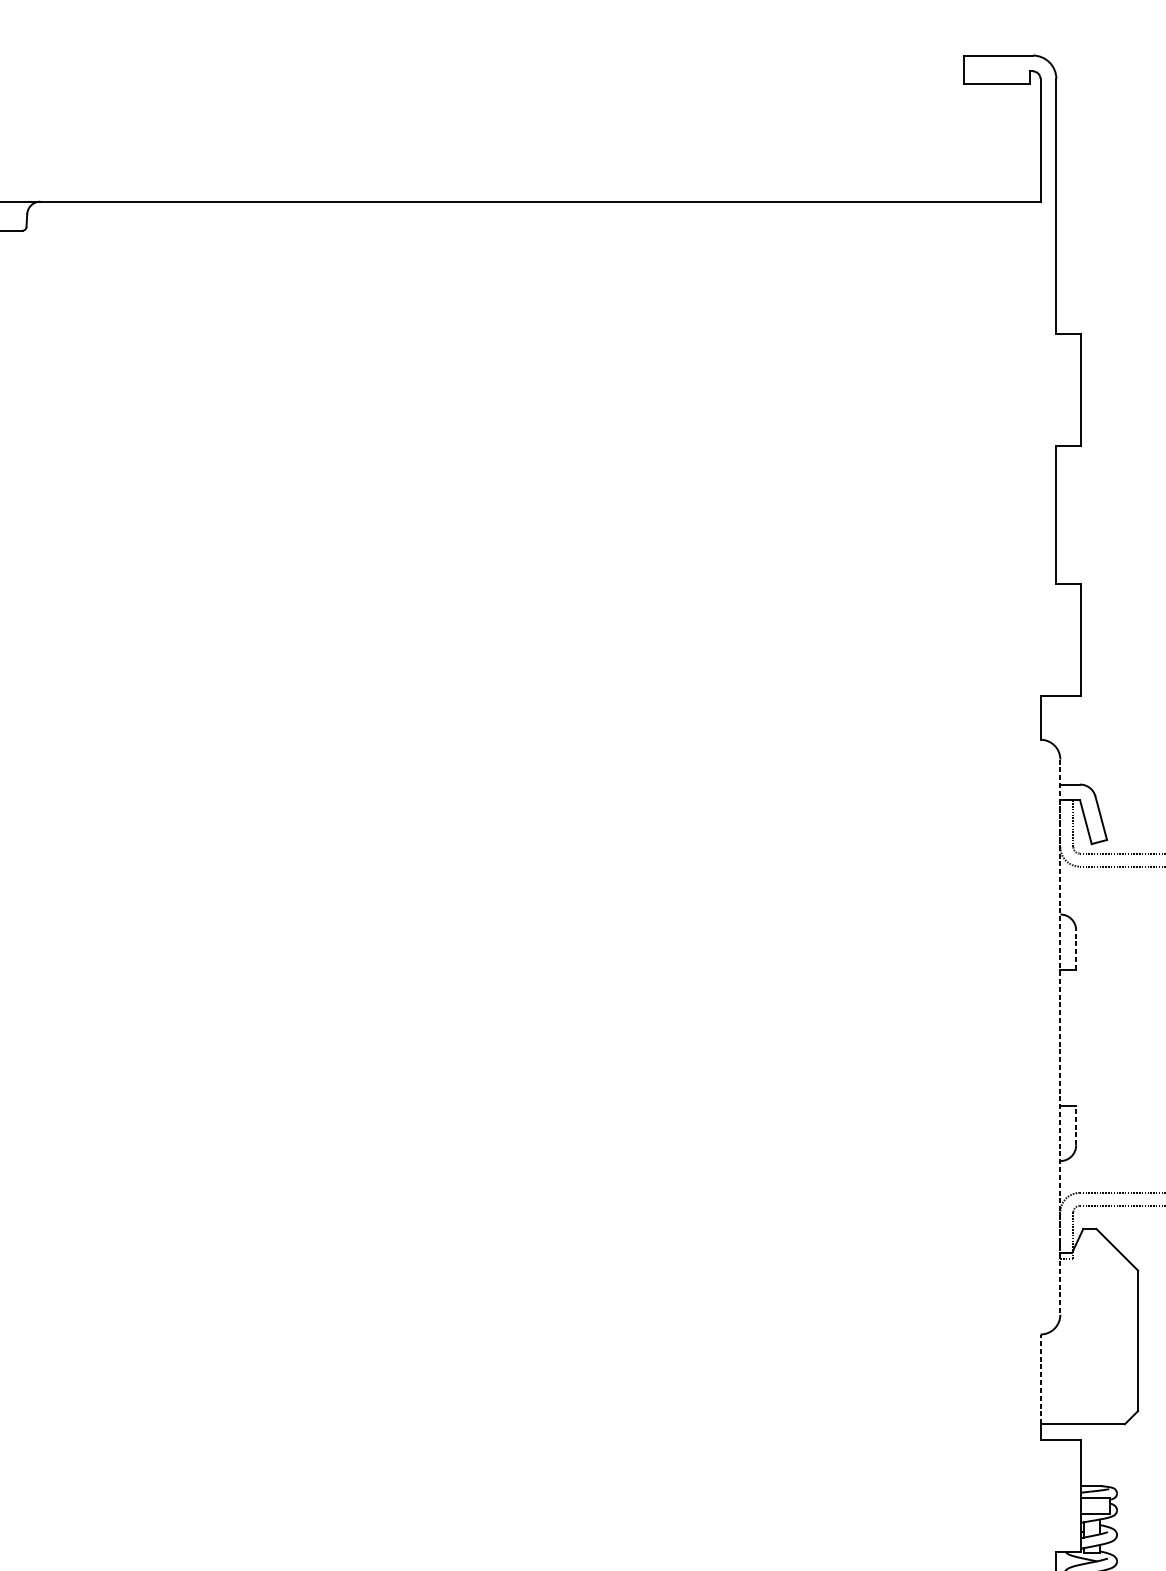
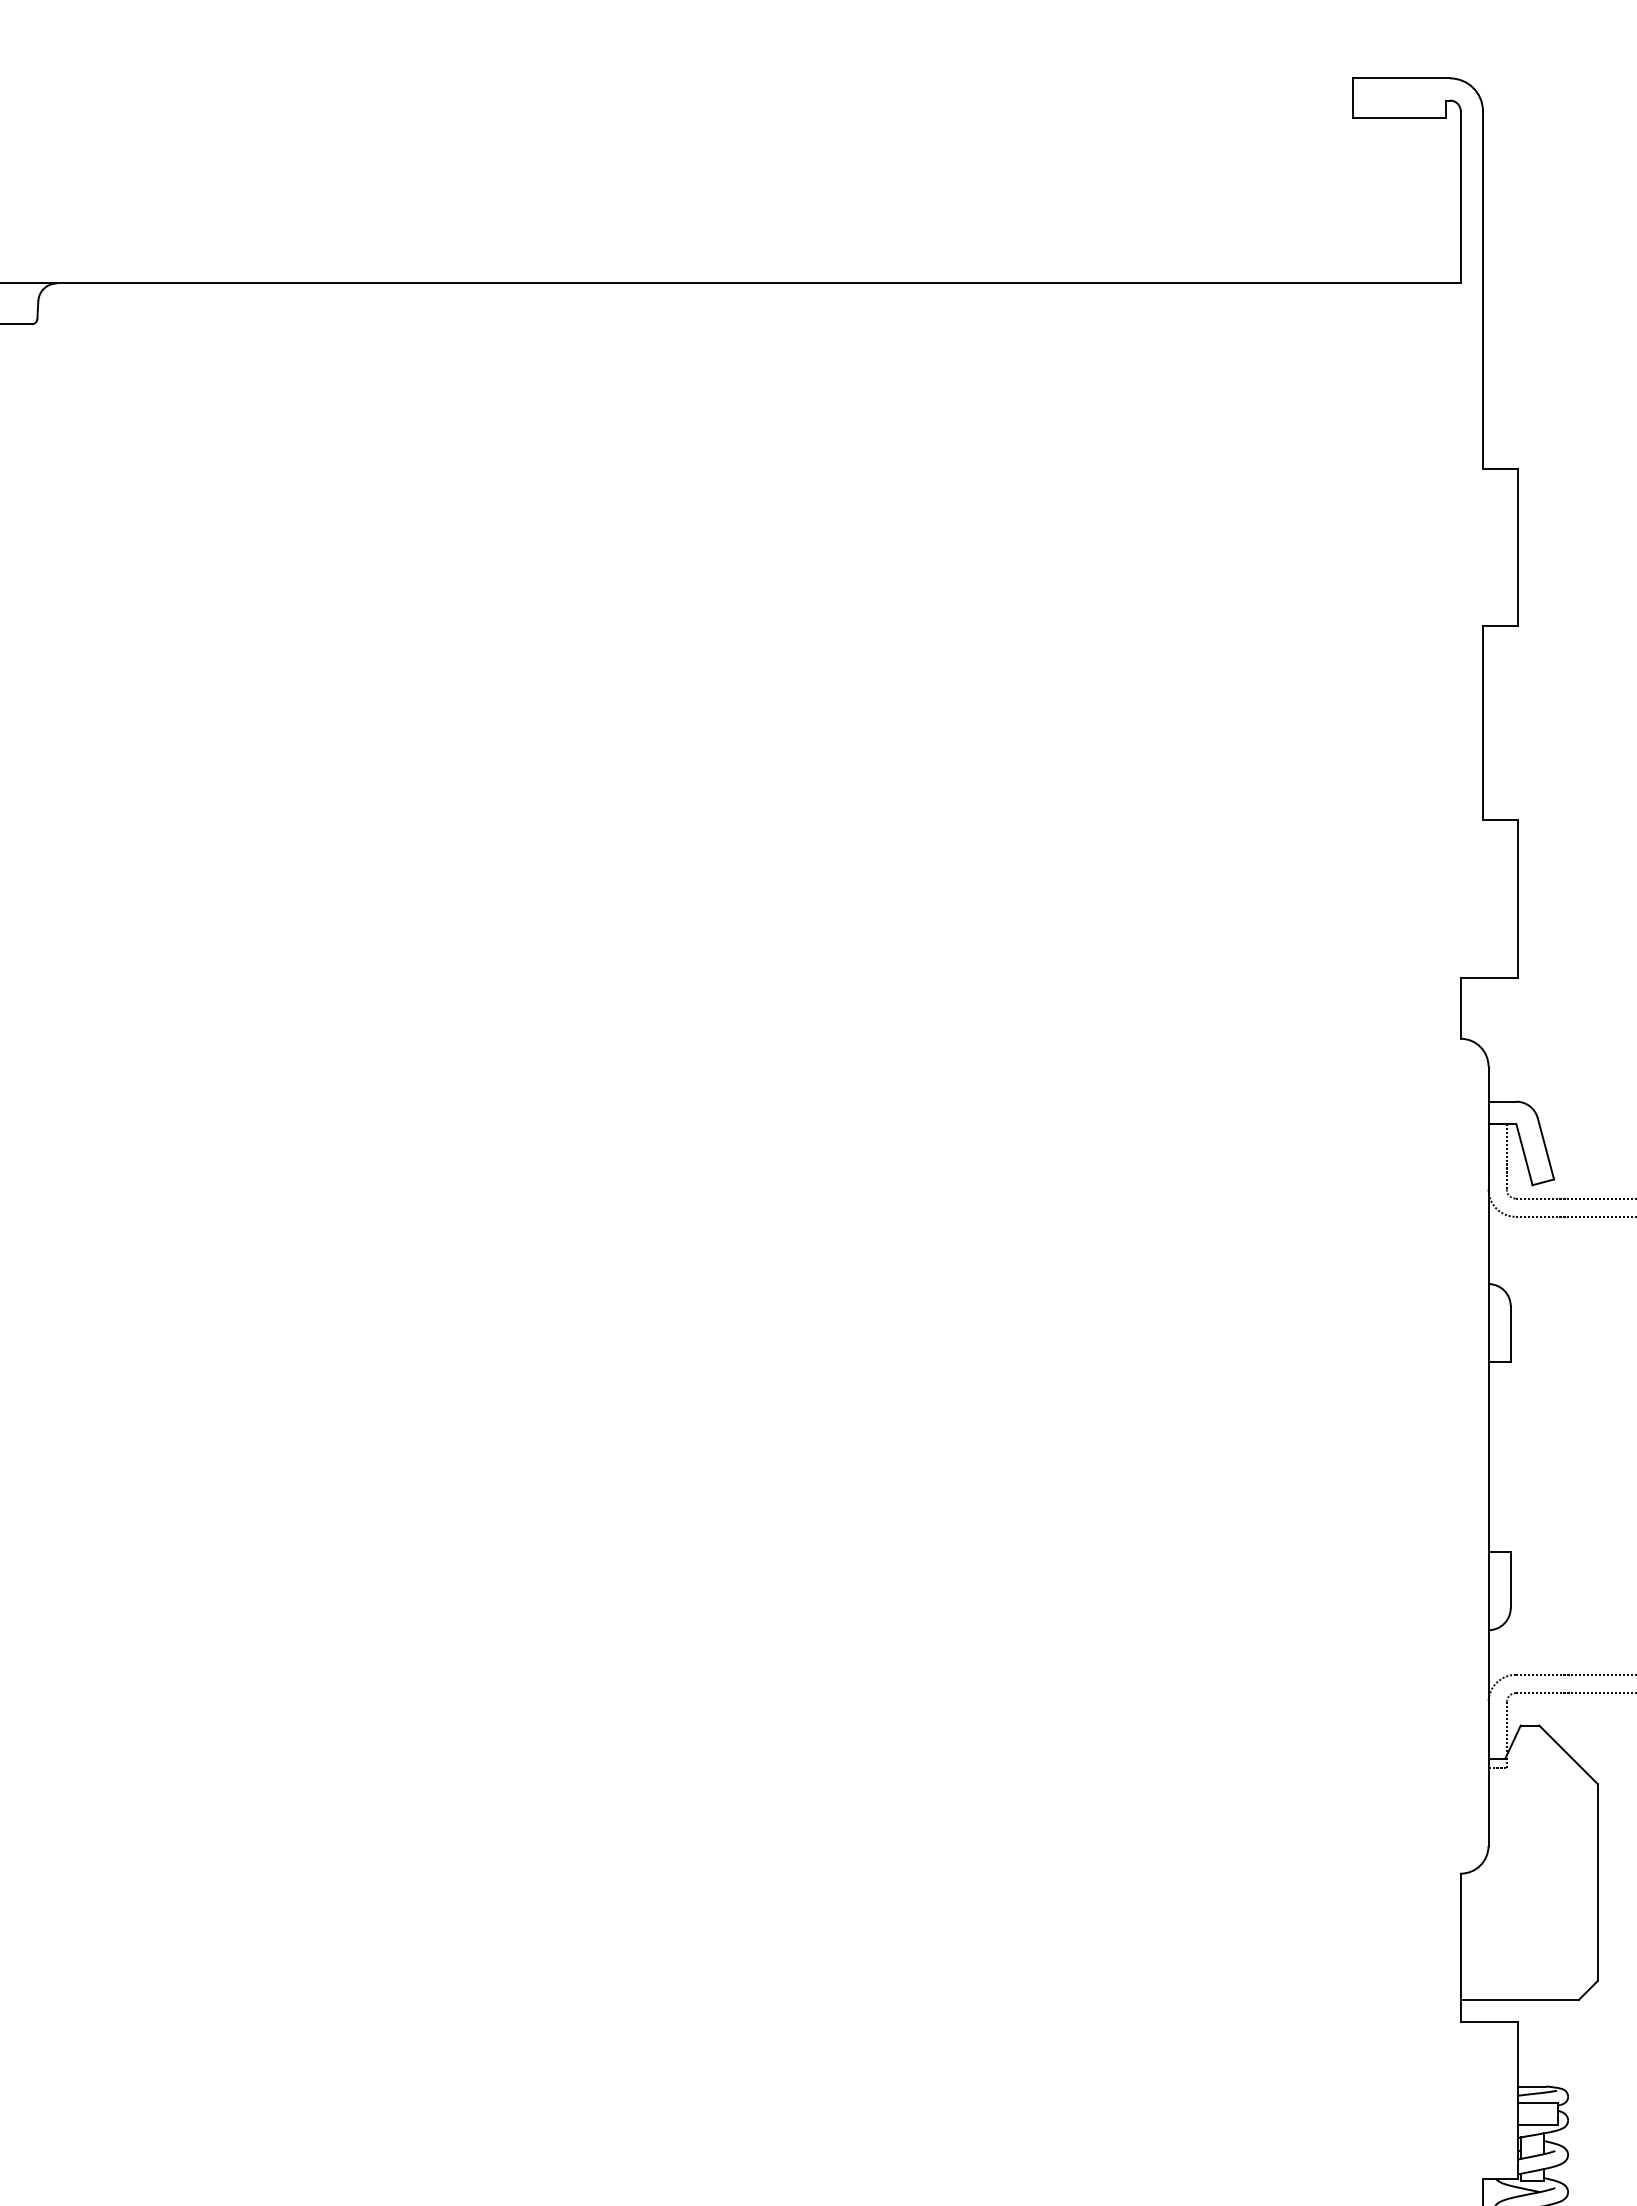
line: (1075, 950) -> (1510, 1334), dashed -> solid
line: (1060, 1037) -> (1488, 1456), dashed -> solid
line: (1075, 1125) -> (1510, 1580), dashed -> solid
line: (1040, 1379) -> (1460, 1936), dashed -> solid

